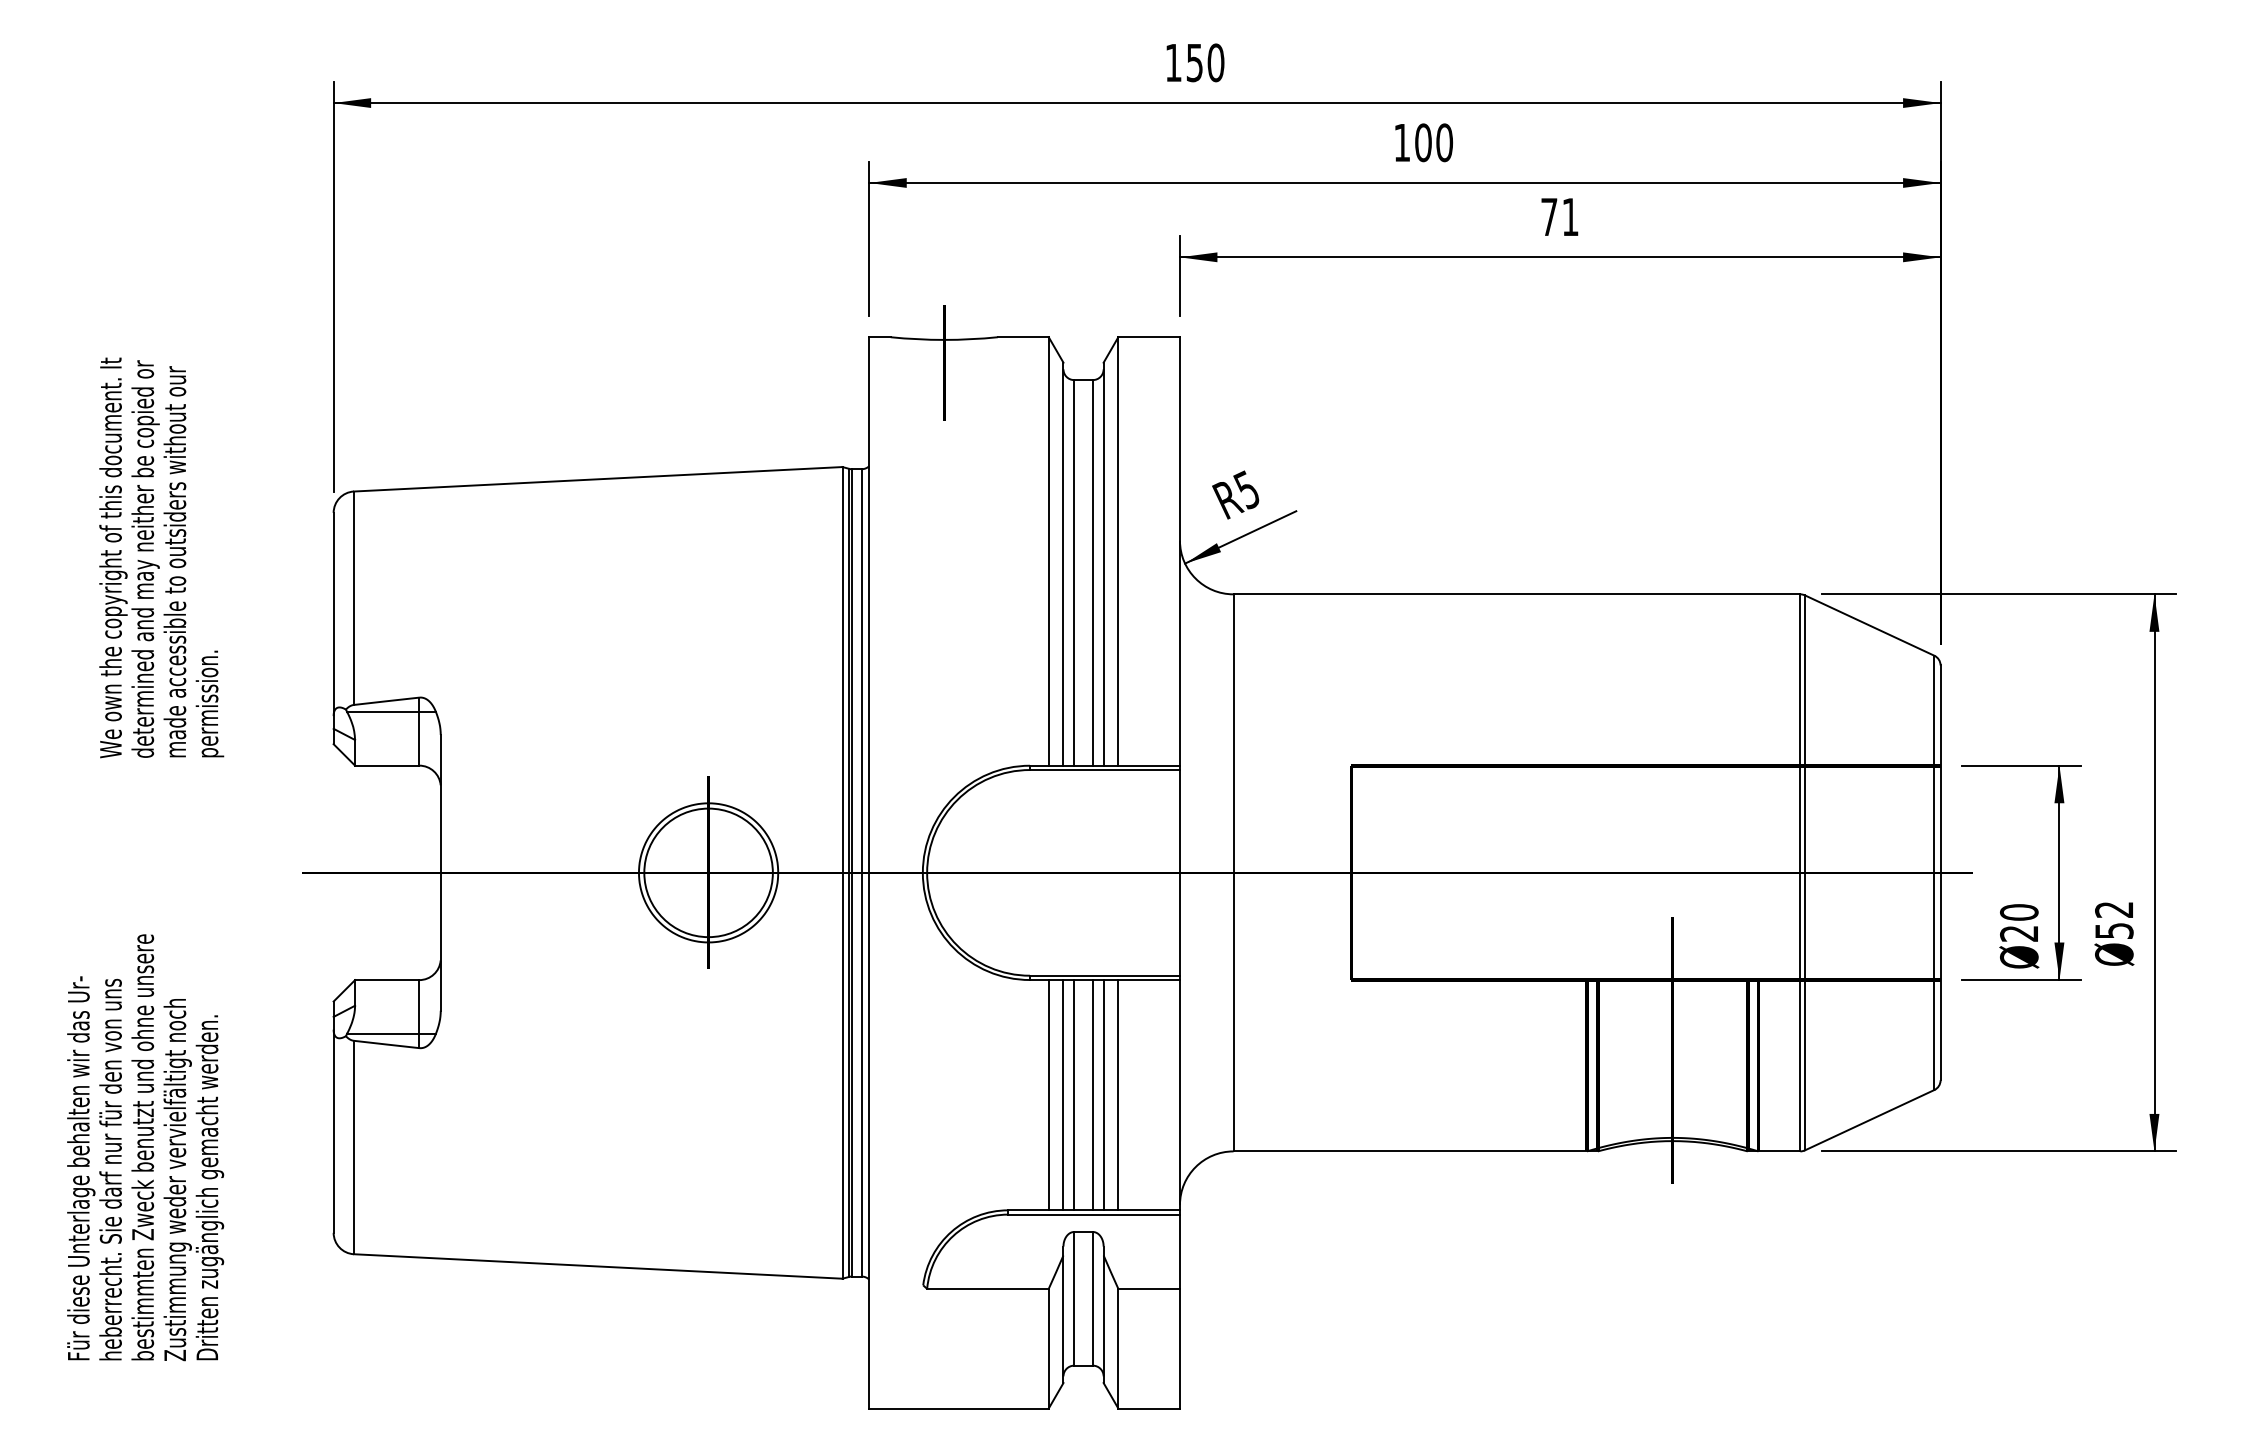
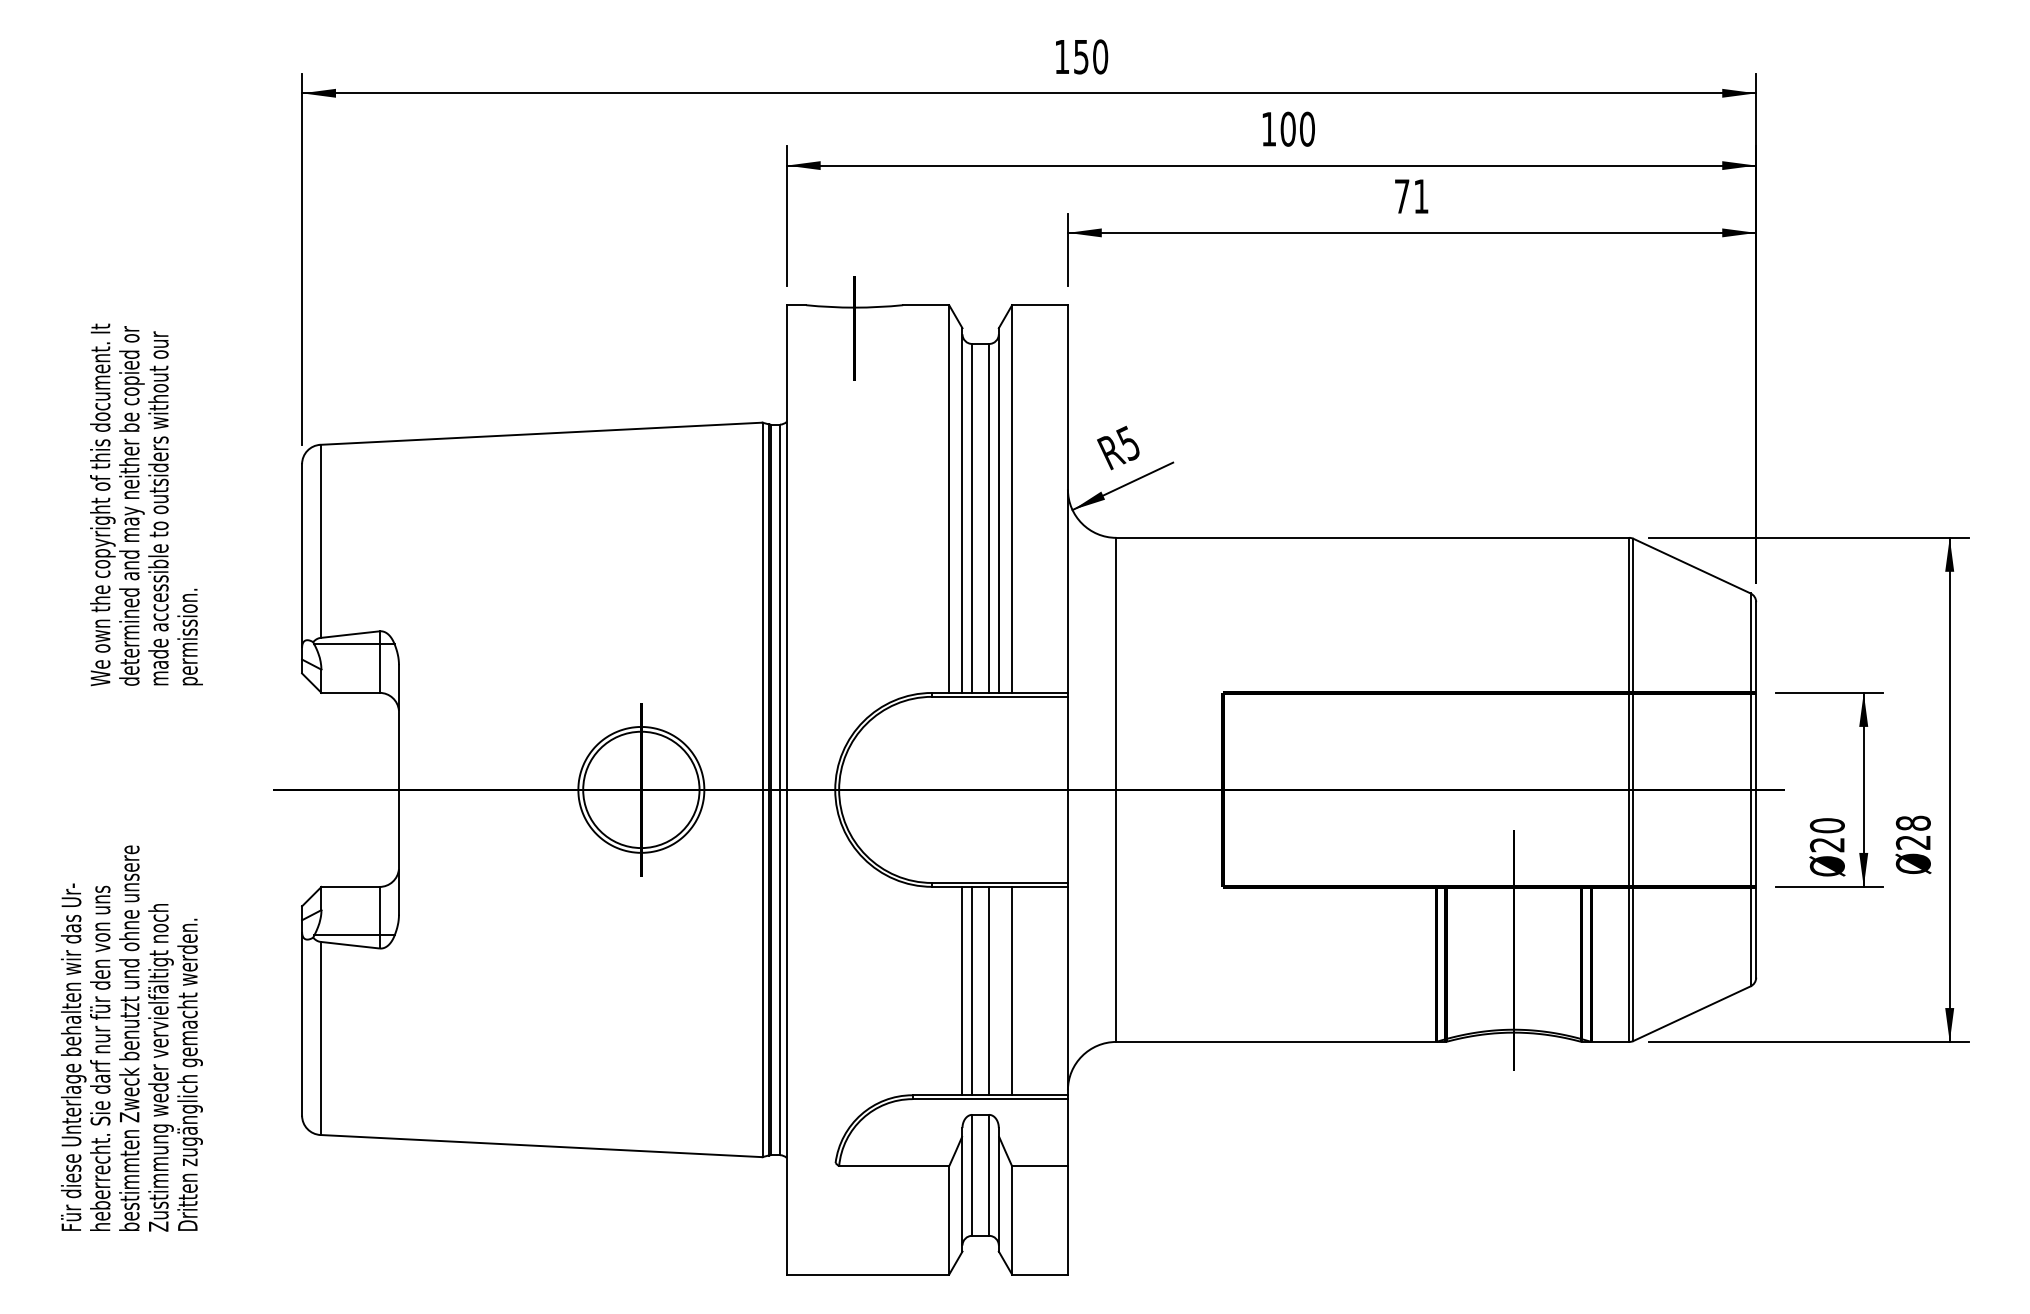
text: (2113, 919) -> (1912, 832), 52 -> 28
line: (1049, 1094) -> (949, 990), removed
line: (1103, 1094) -> (998, 990), removed

